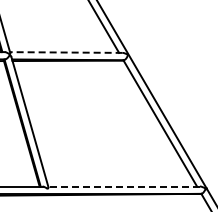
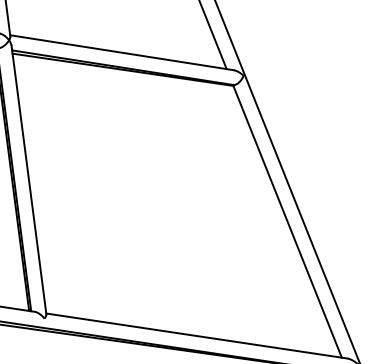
line: (65, 52) -> (120, 52), dashed -> solid
line: (124, 186) -> (197, 336), dashed -> solid

